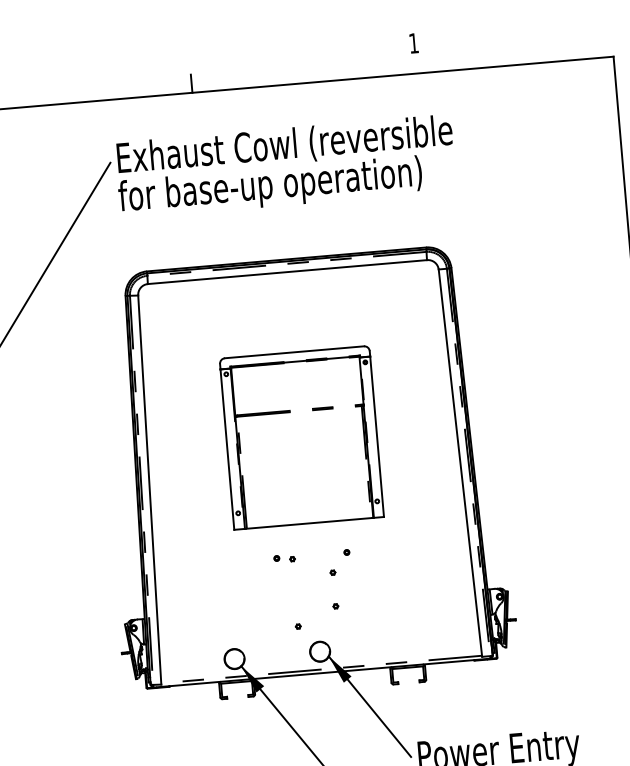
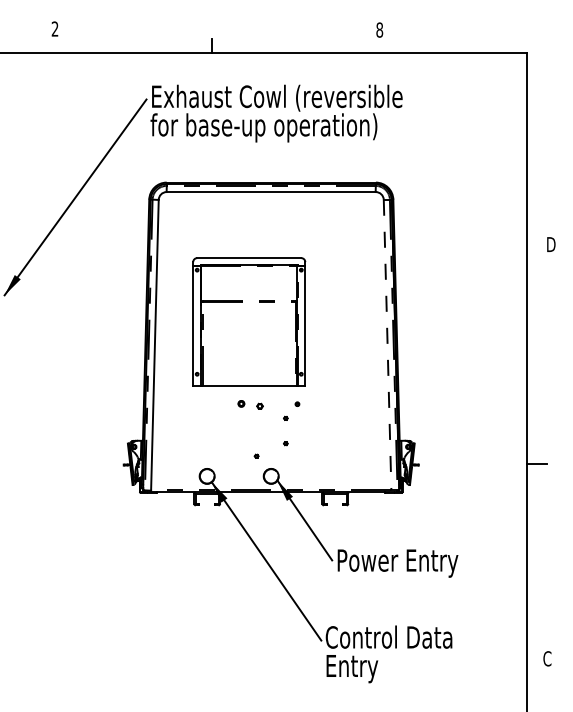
text: (413, 42) -> (379, 29), 1 -> 8
part: (302, 436) -> (249, 321), moved
line: (460, 463) -> (387, 345), solid -> dashed
part: (284, 558) -> (250, 404), size x1.6

